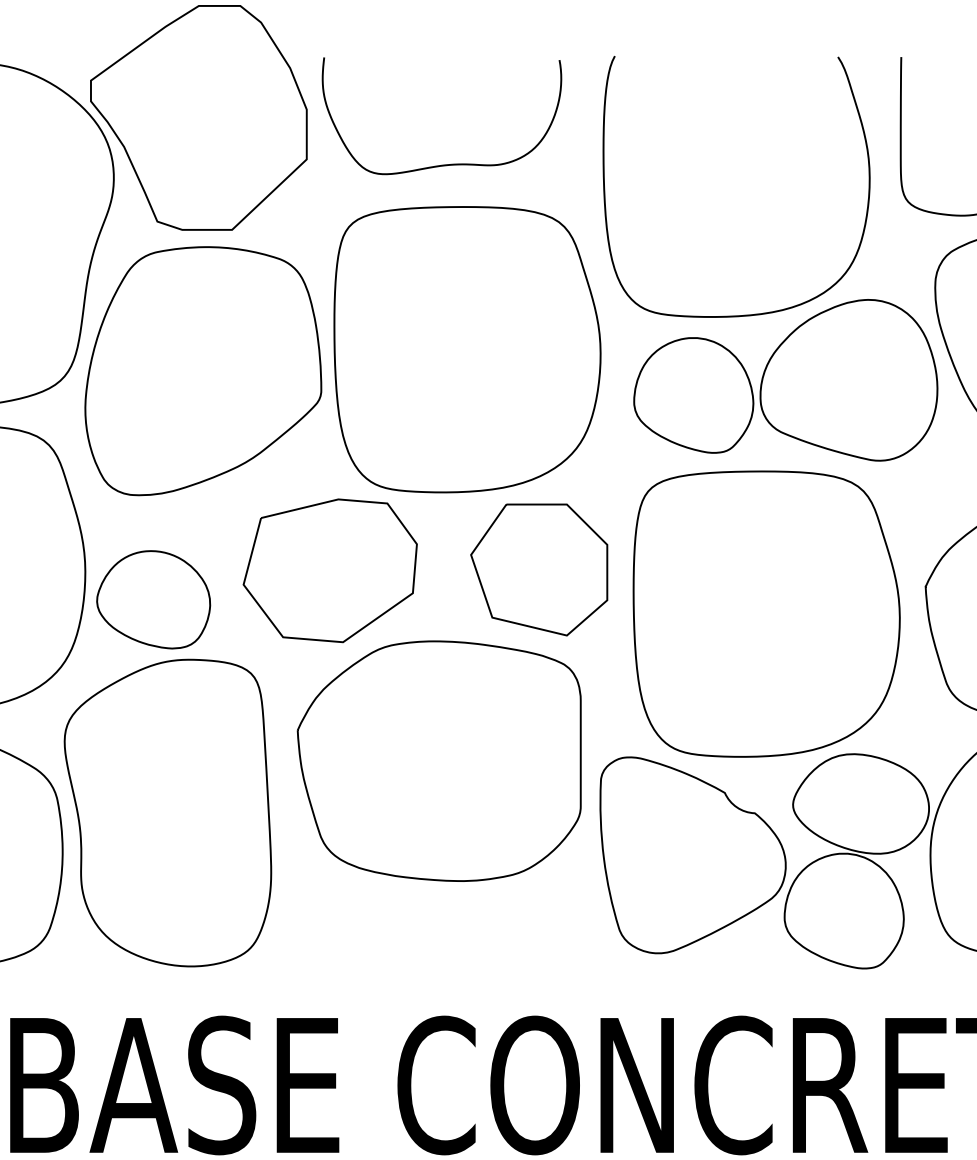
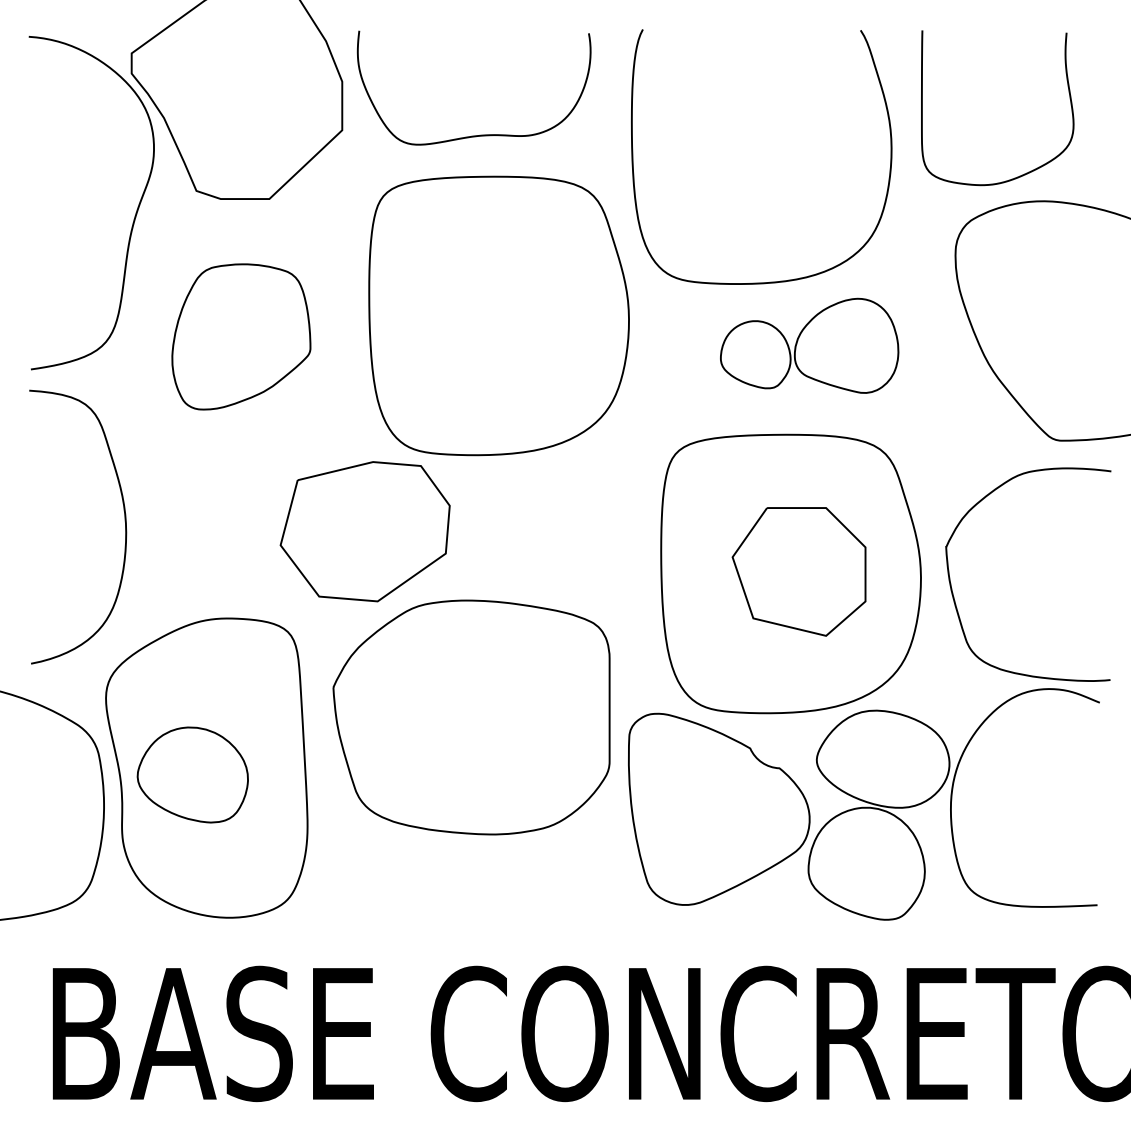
part: (203, 370) -> (241, 336), size x0.6
part: (785, 379) -> (809, 345), size x0.6
part: (538, 569) -> (798, 571), moved
part: (153, 599) -> (192, 774), moved

